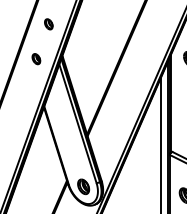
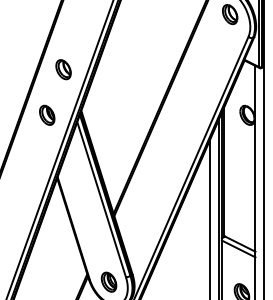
part: (48, 24) -> (63, 69), size x1.43
part: (36, 58) -> (47, 114), size x1.43

